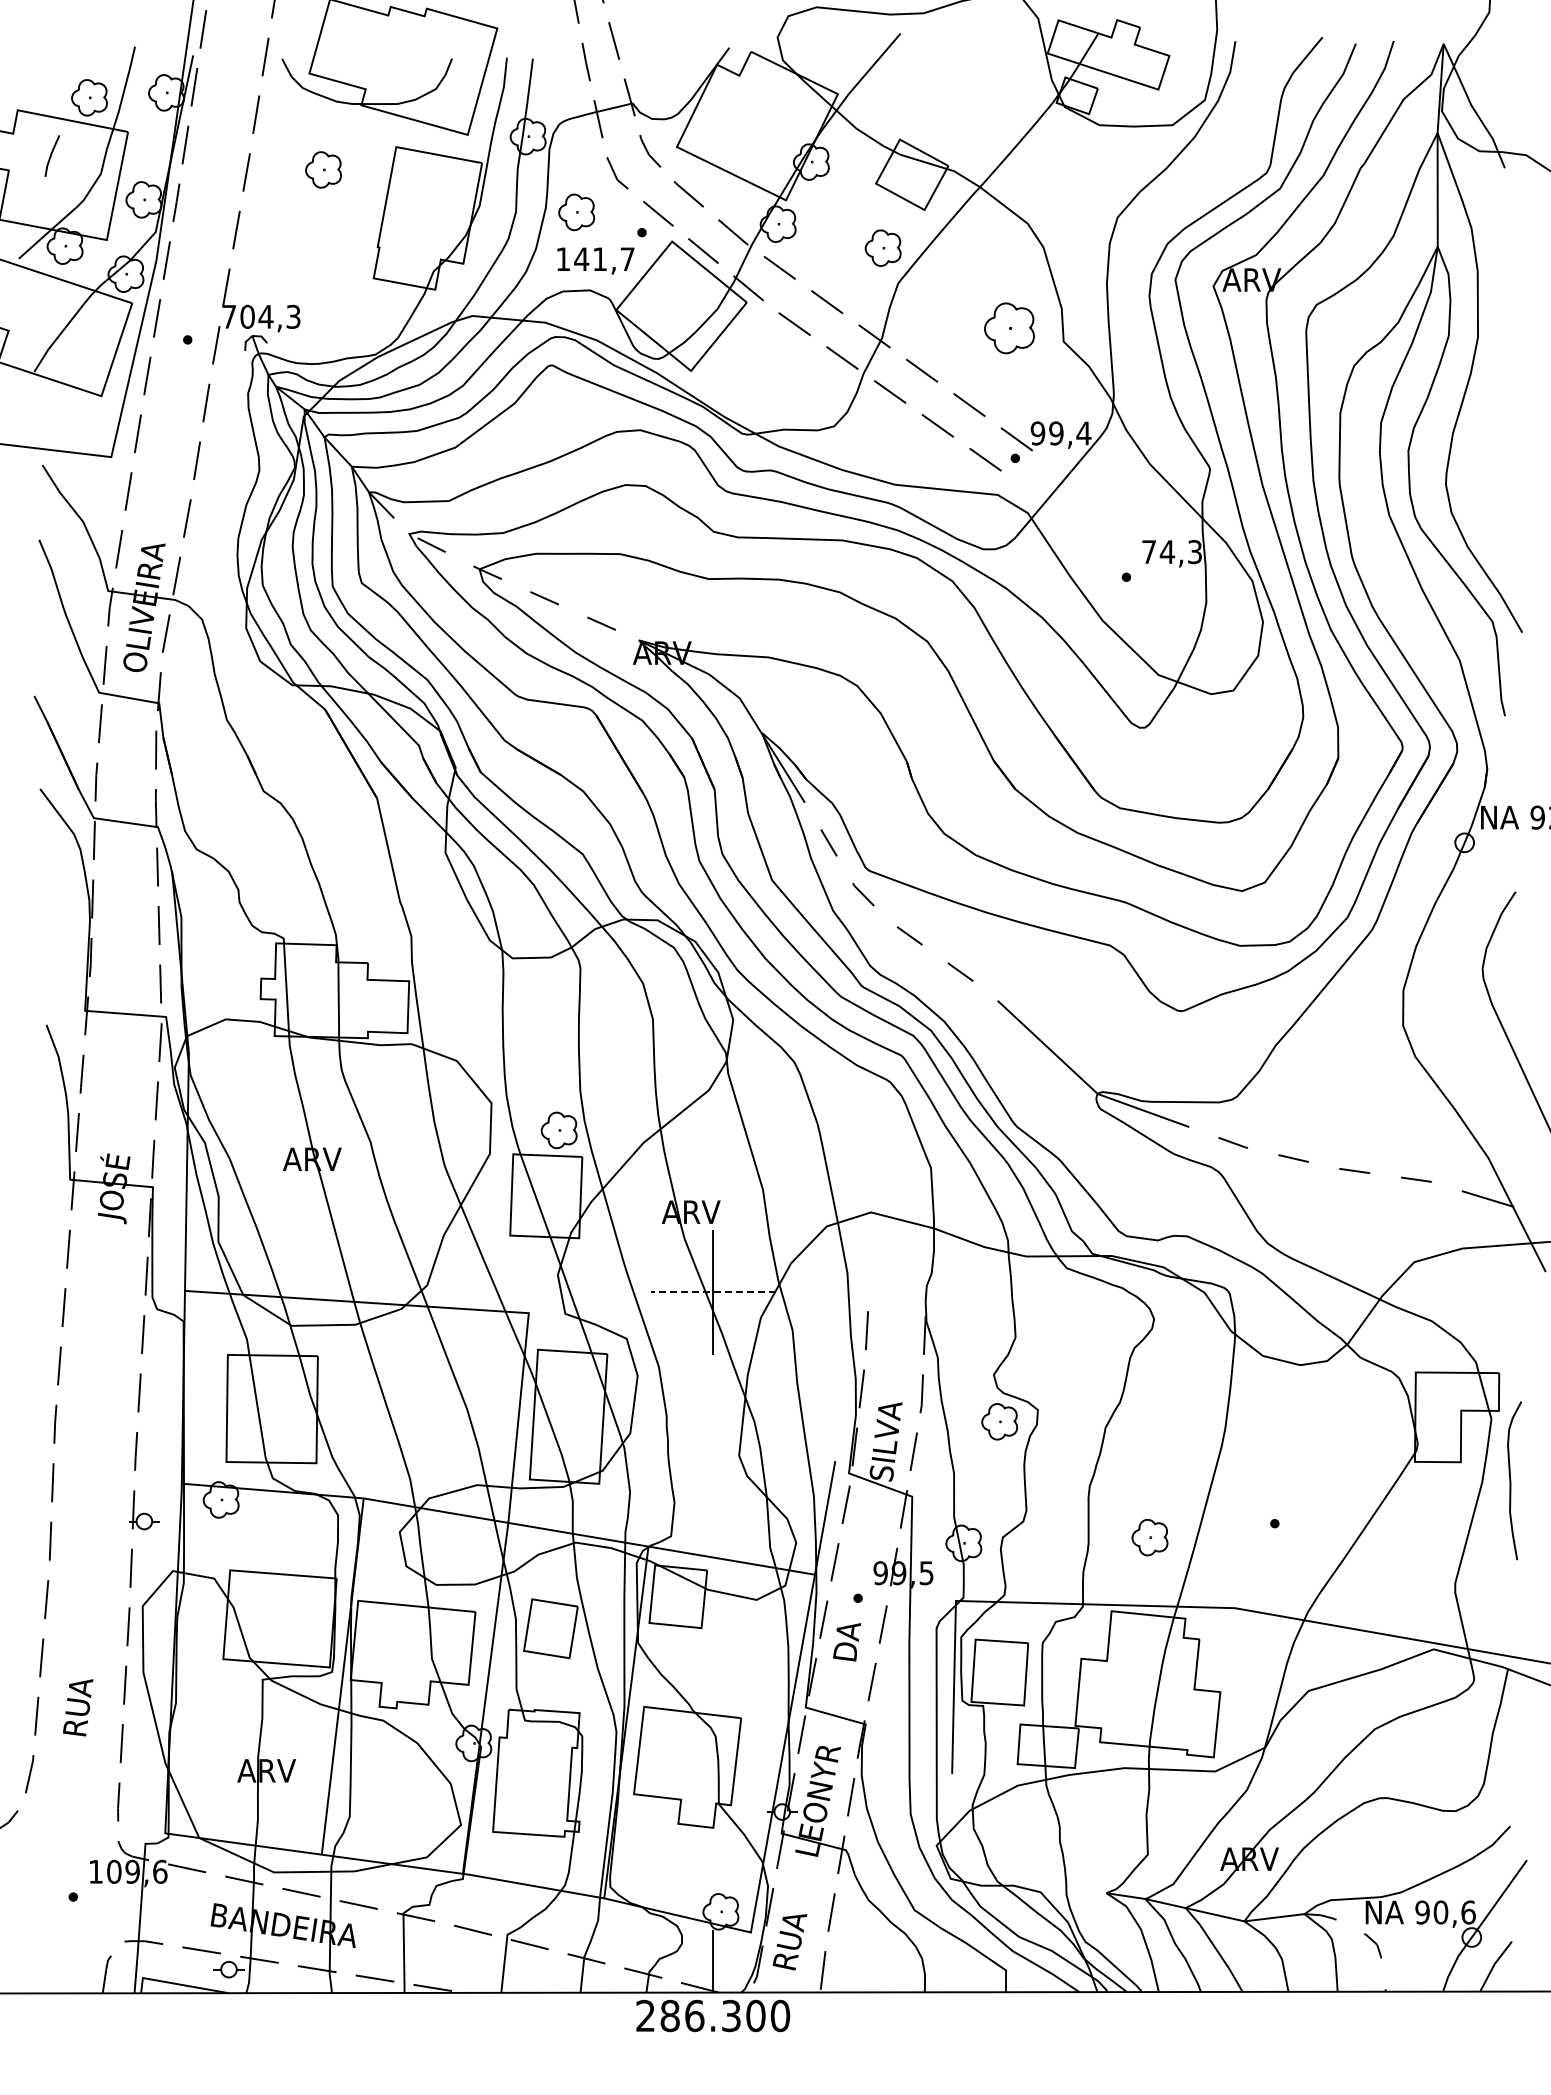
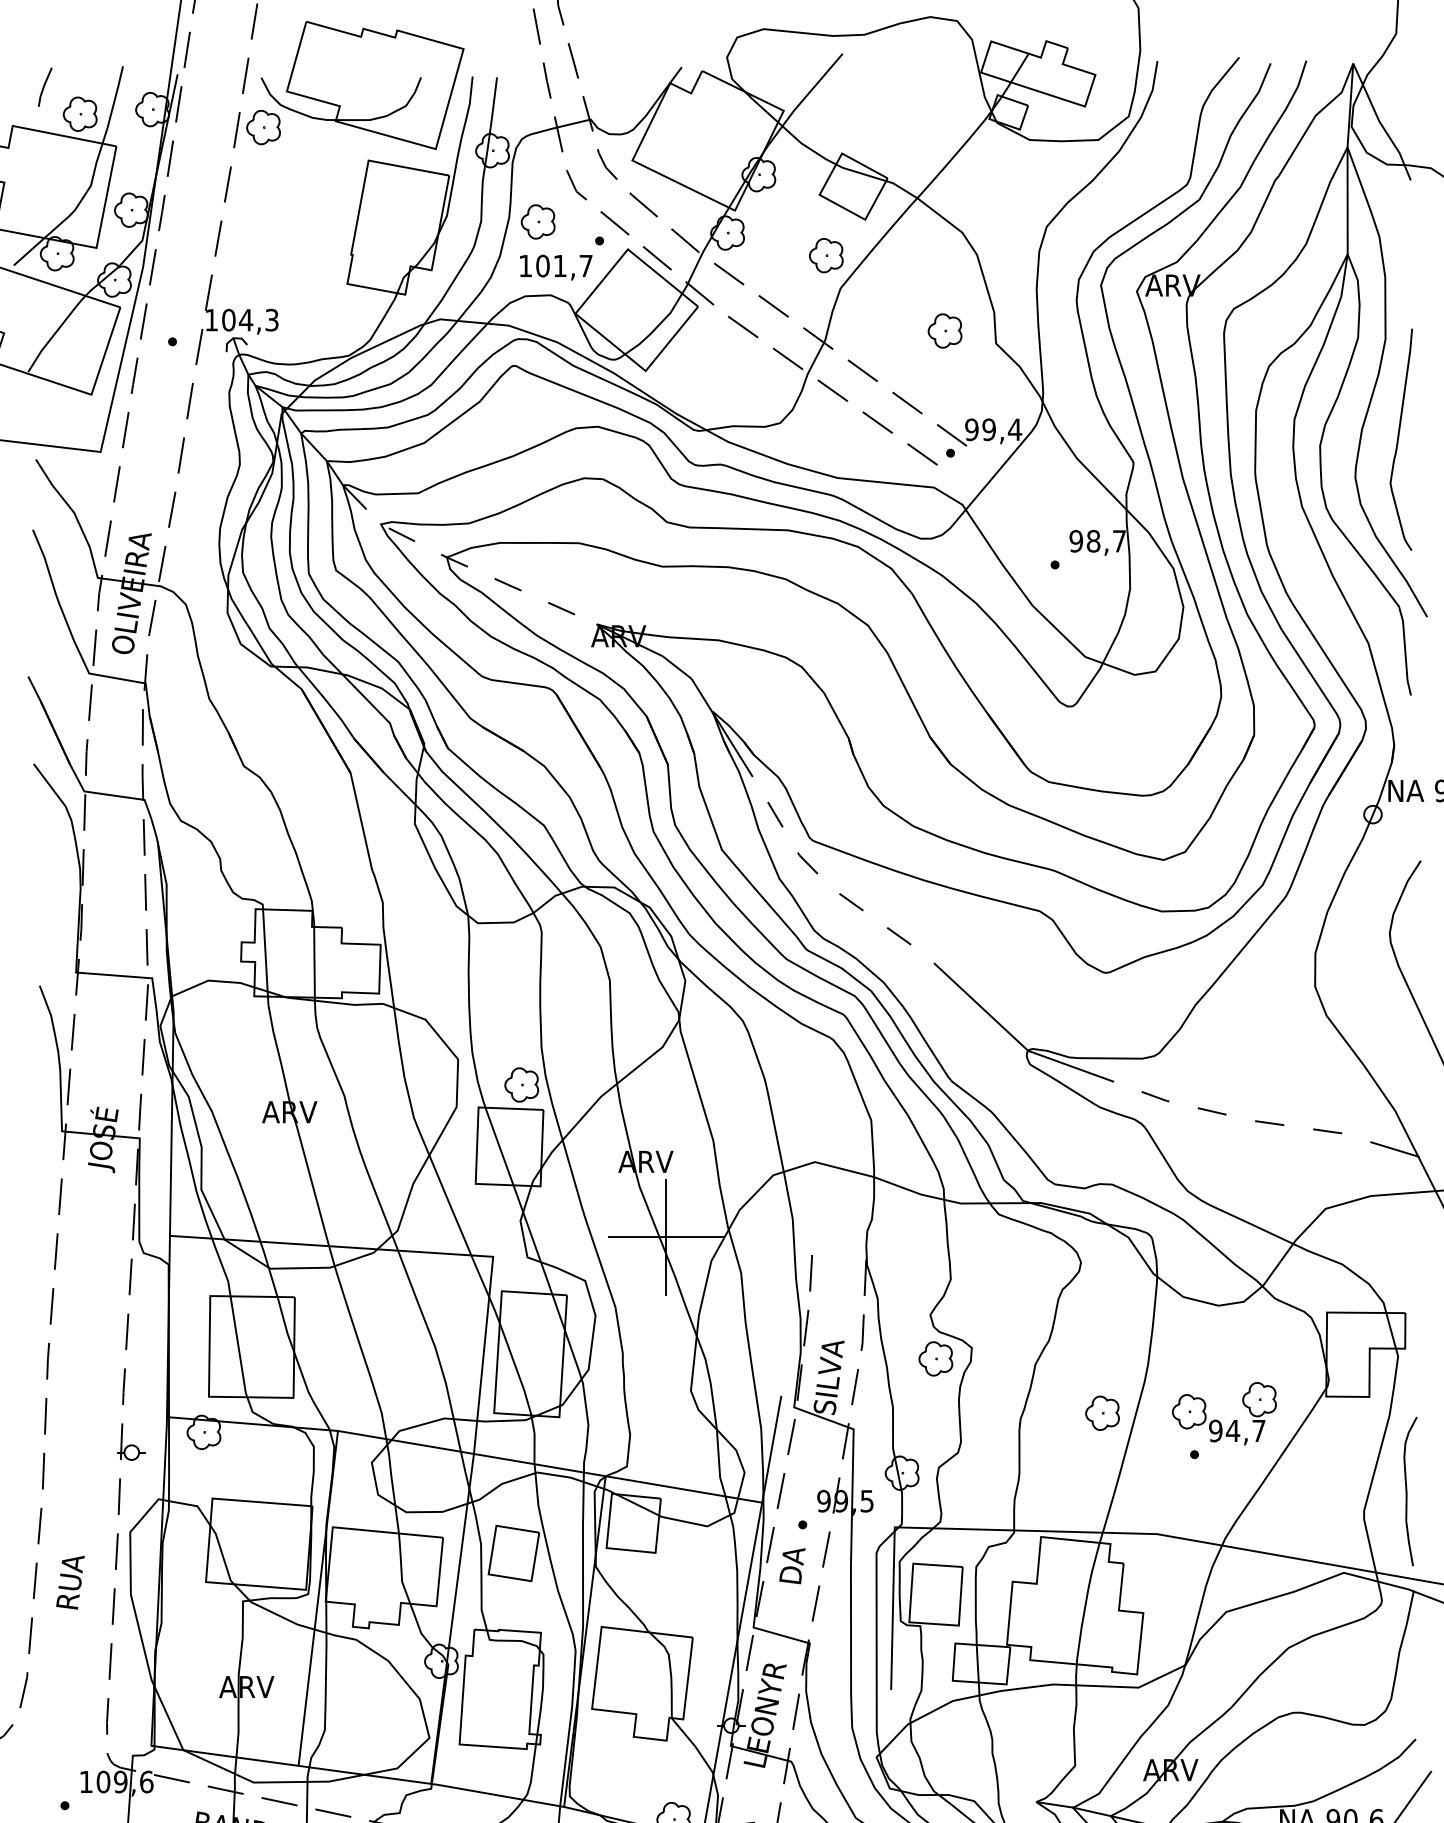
line: (51, 155) -> (44, 86), moved
part: (323, 169) -> (263, 127), moved
text: (581, 259) -> (542, 266), 141,7 -> 101,7
text: (228, 316) -> (210, 319), 704,3 -> 104,3
part: (1009, 328) -> (945, 331), size x0.71
curve: (1492, 443) -> (1399, 439), added
text: (1171, 552) -> (1097, 541), 74,3 -> 98,7
line: (712, 1292) -> (665, 1237), dashed -> solid
curve: (1511, 1480) -> (1407, 1491), moved
part: (1299, 1486) -> (1217, 1419), added
part: (1149, 1537) -> (1102, 1413), moved
text: (78, 1707) -> (70, 1582), moved

